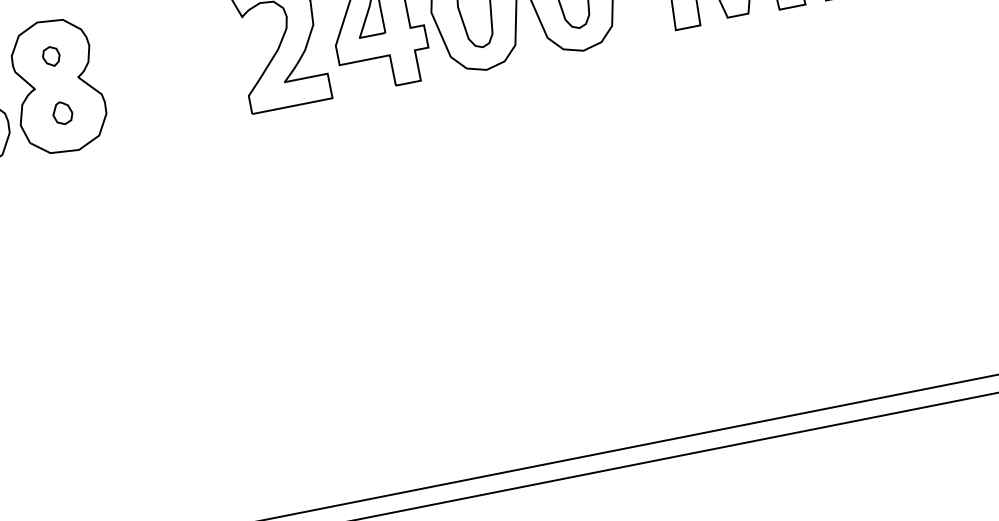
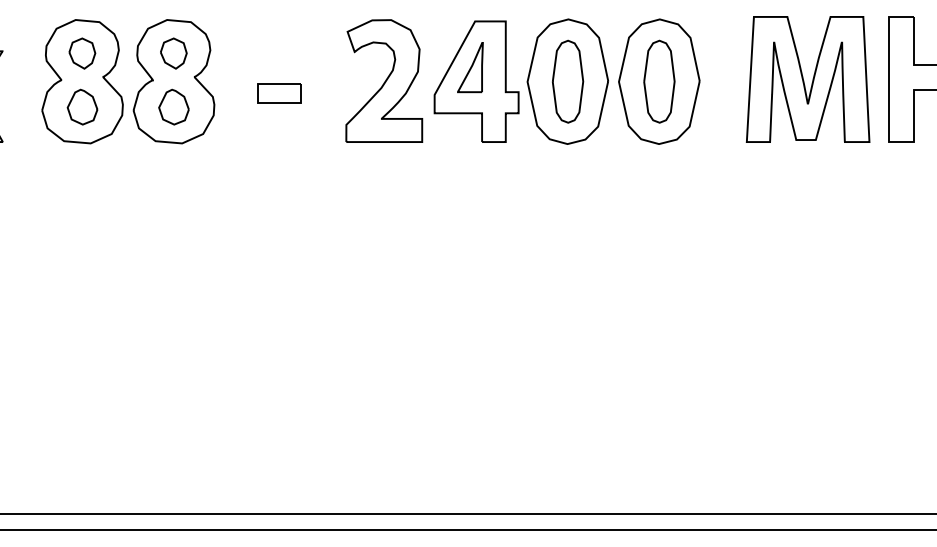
part: (50, 56) -> (173, 53), size x1.67
part: (171, 76) -> (279, 93), added
part: (62, 112) -> (173, 106), size x1.67

